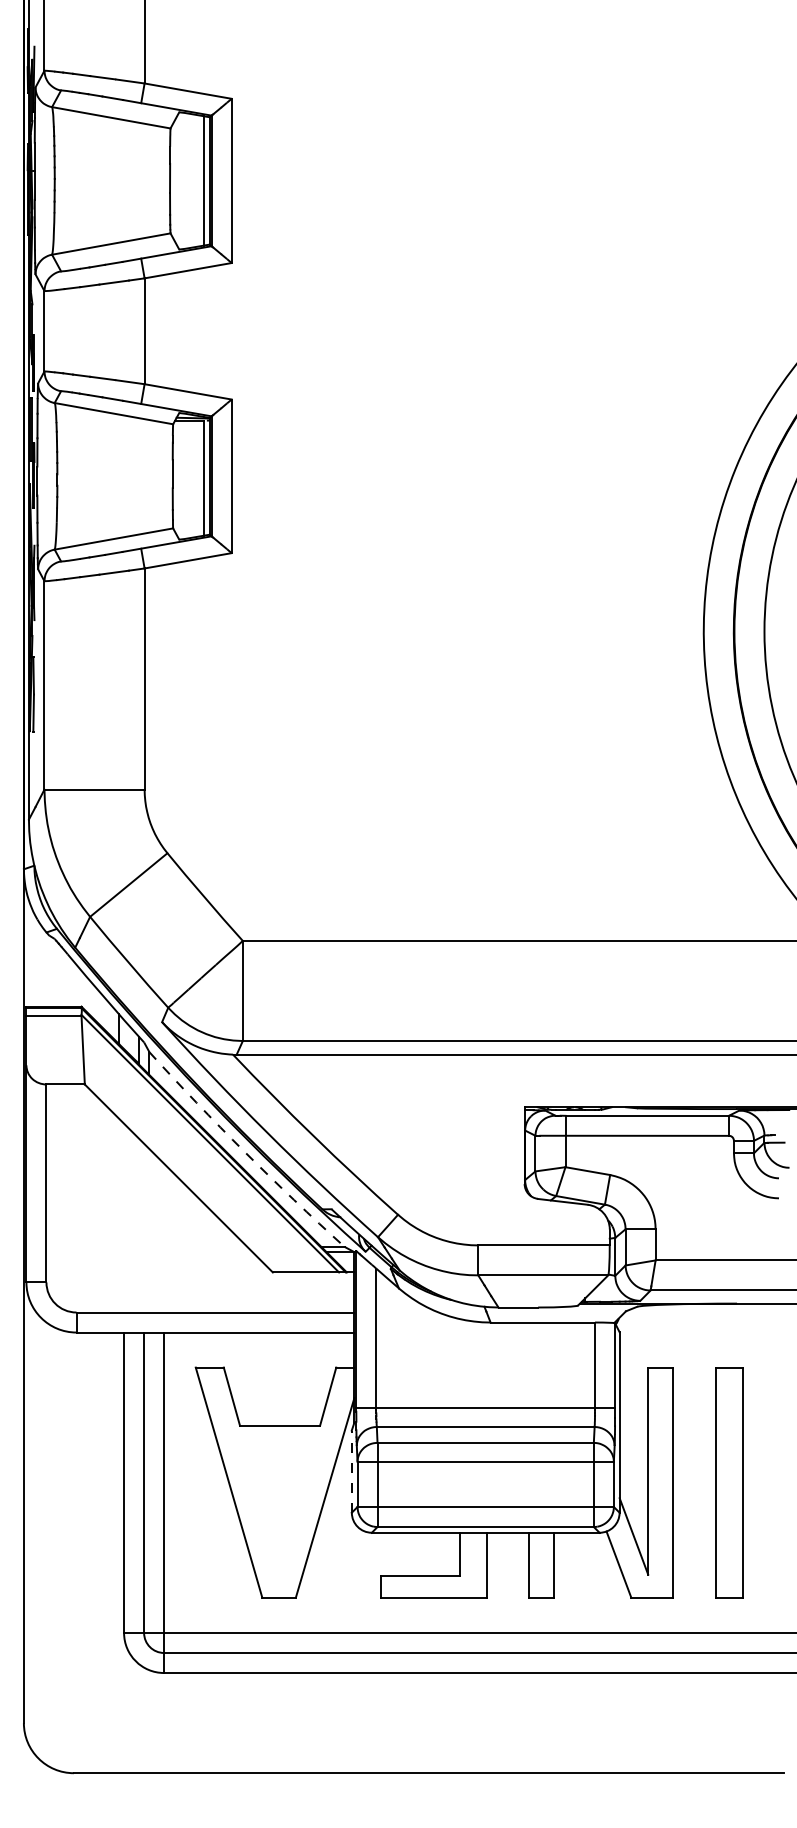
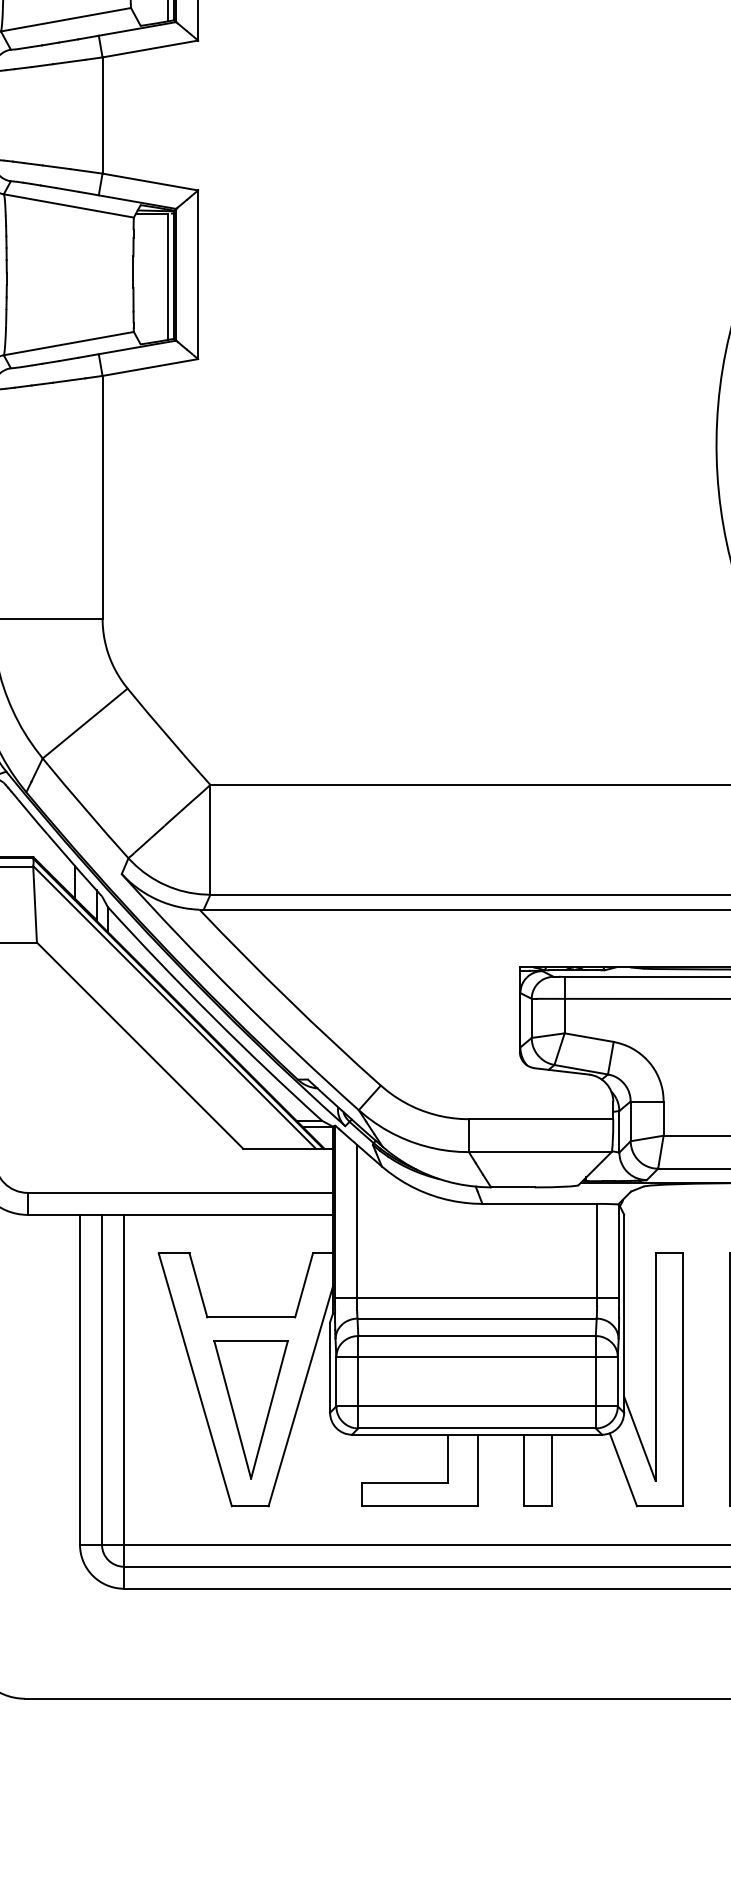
arc: (244, 1151) -> (212, 1016), dashed -> solid
line: (351, 1471) -> (329, 1367), dashed -> solid
part: (279, 1509) -> (250, 1409), added

